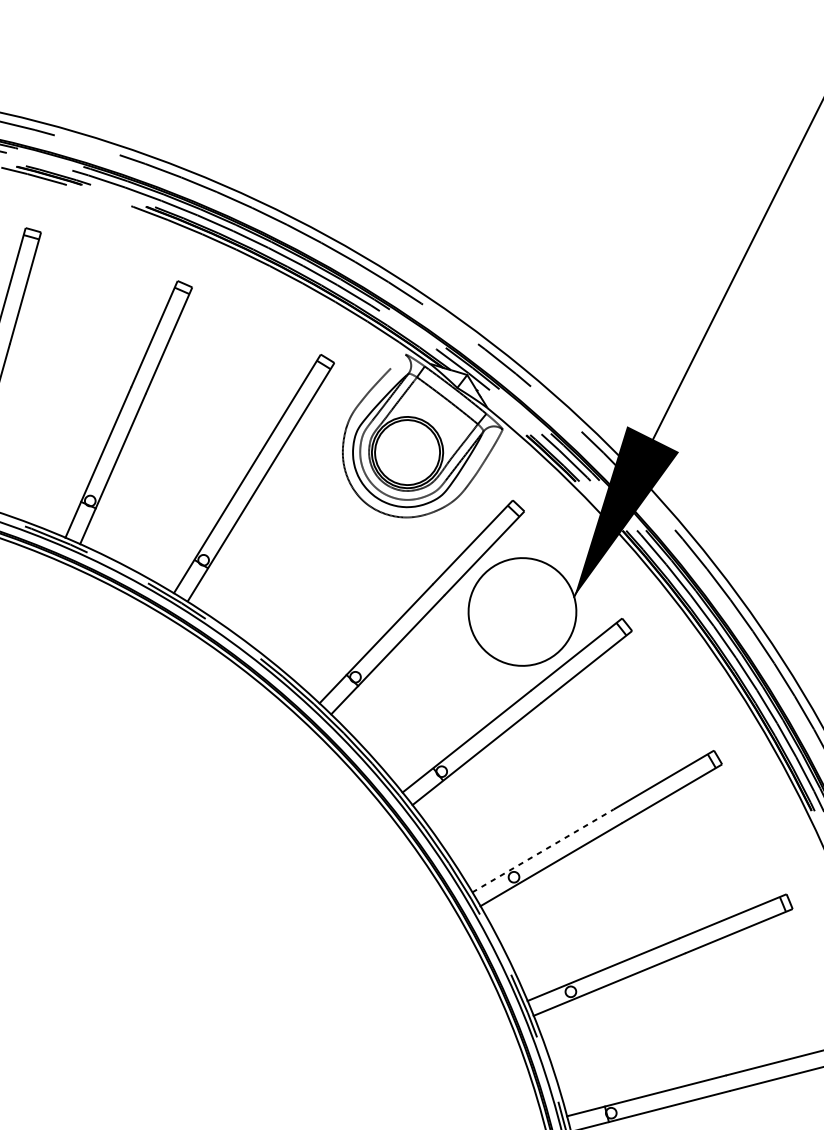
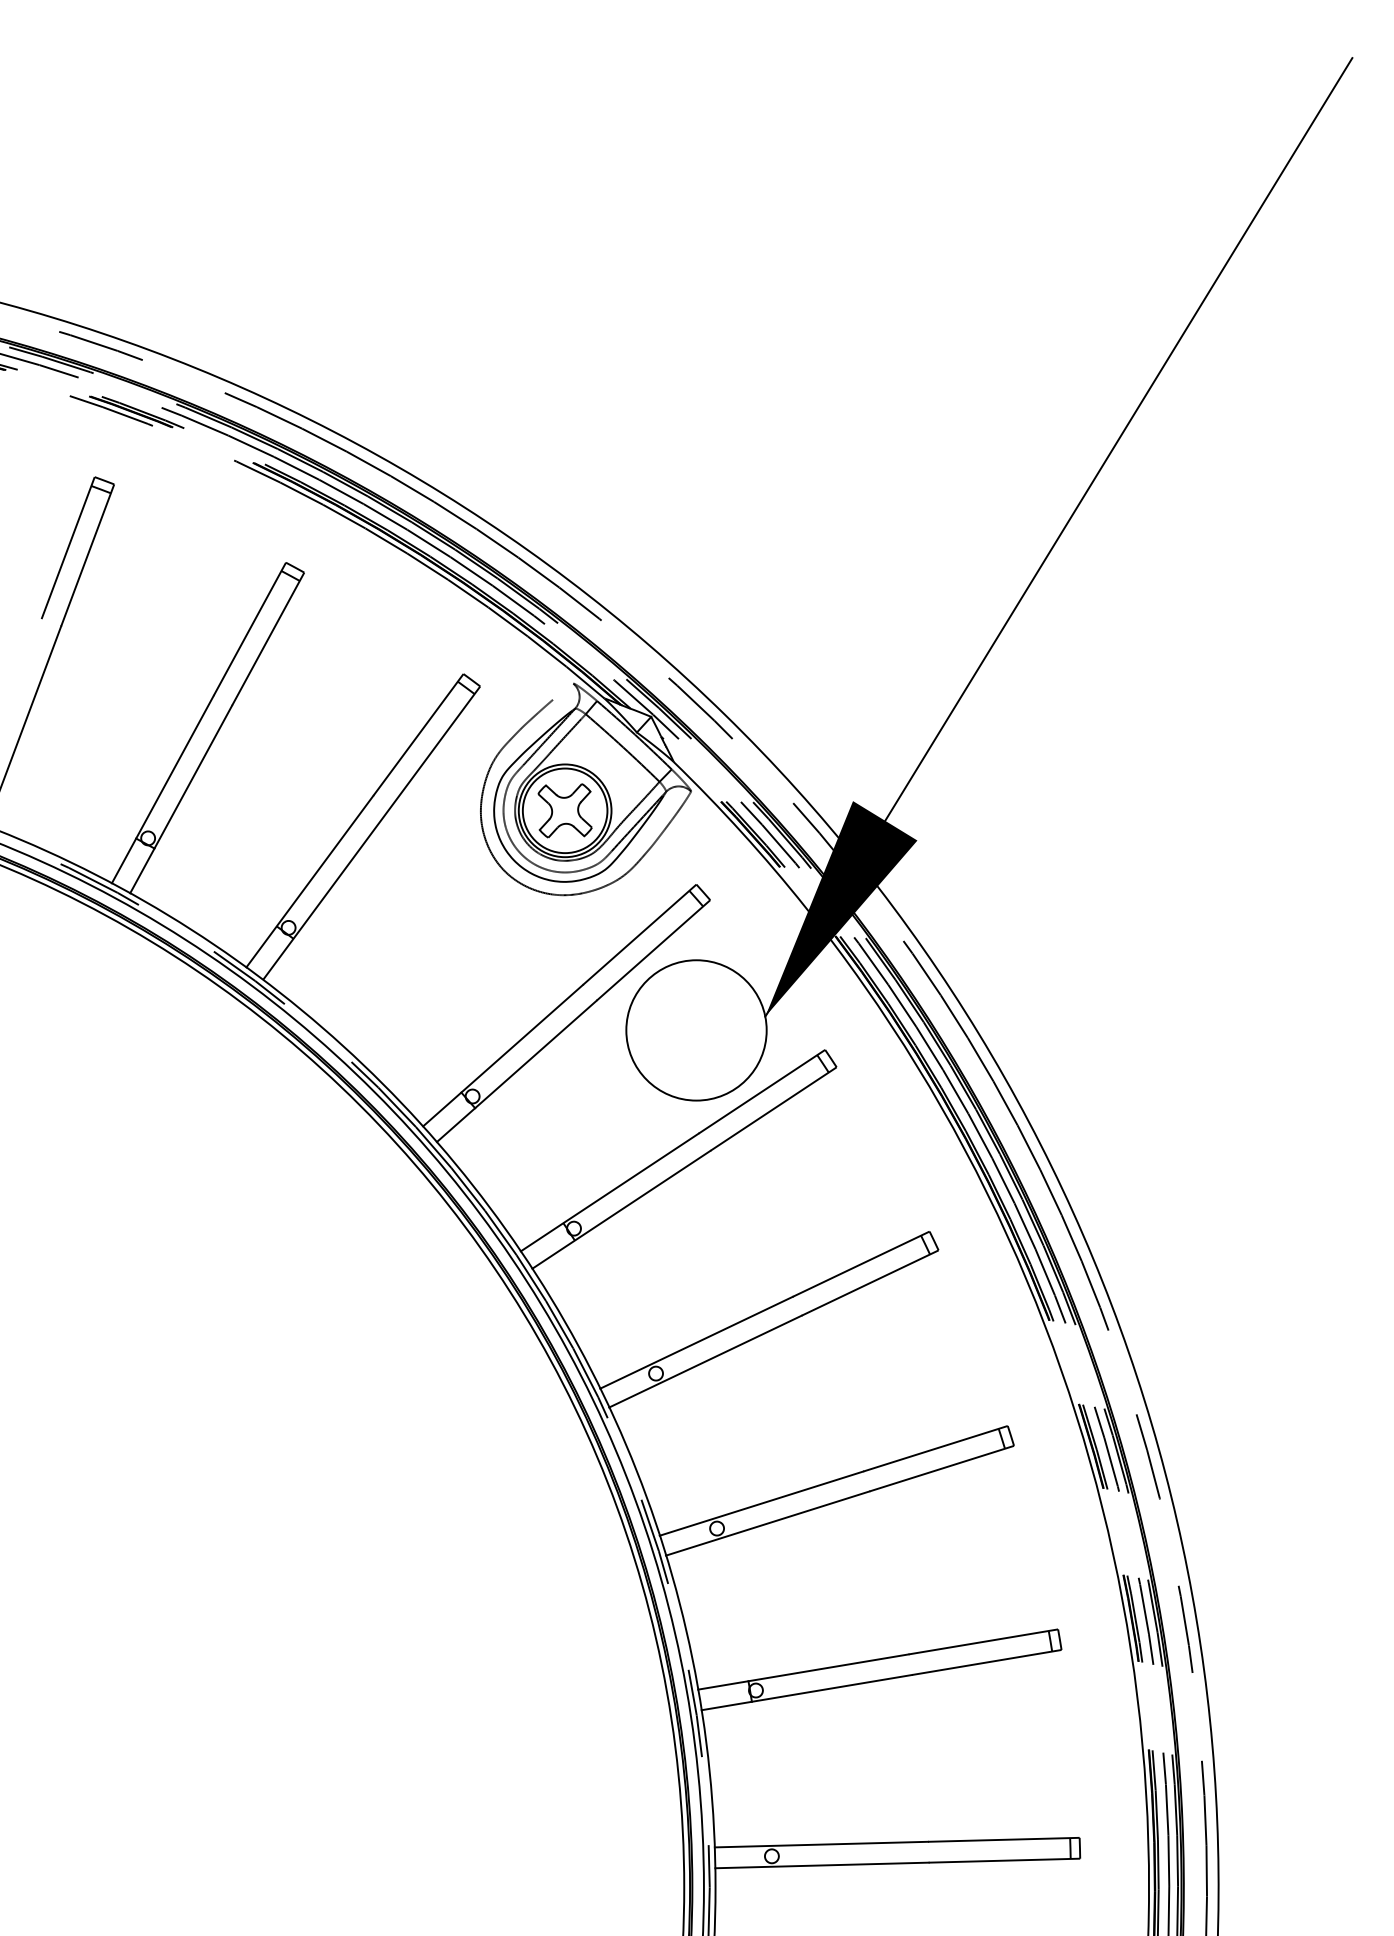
part: (407, 452) -> (564, 810), added
line: (542, 850) -> (696, 1342), dashed -> solid

